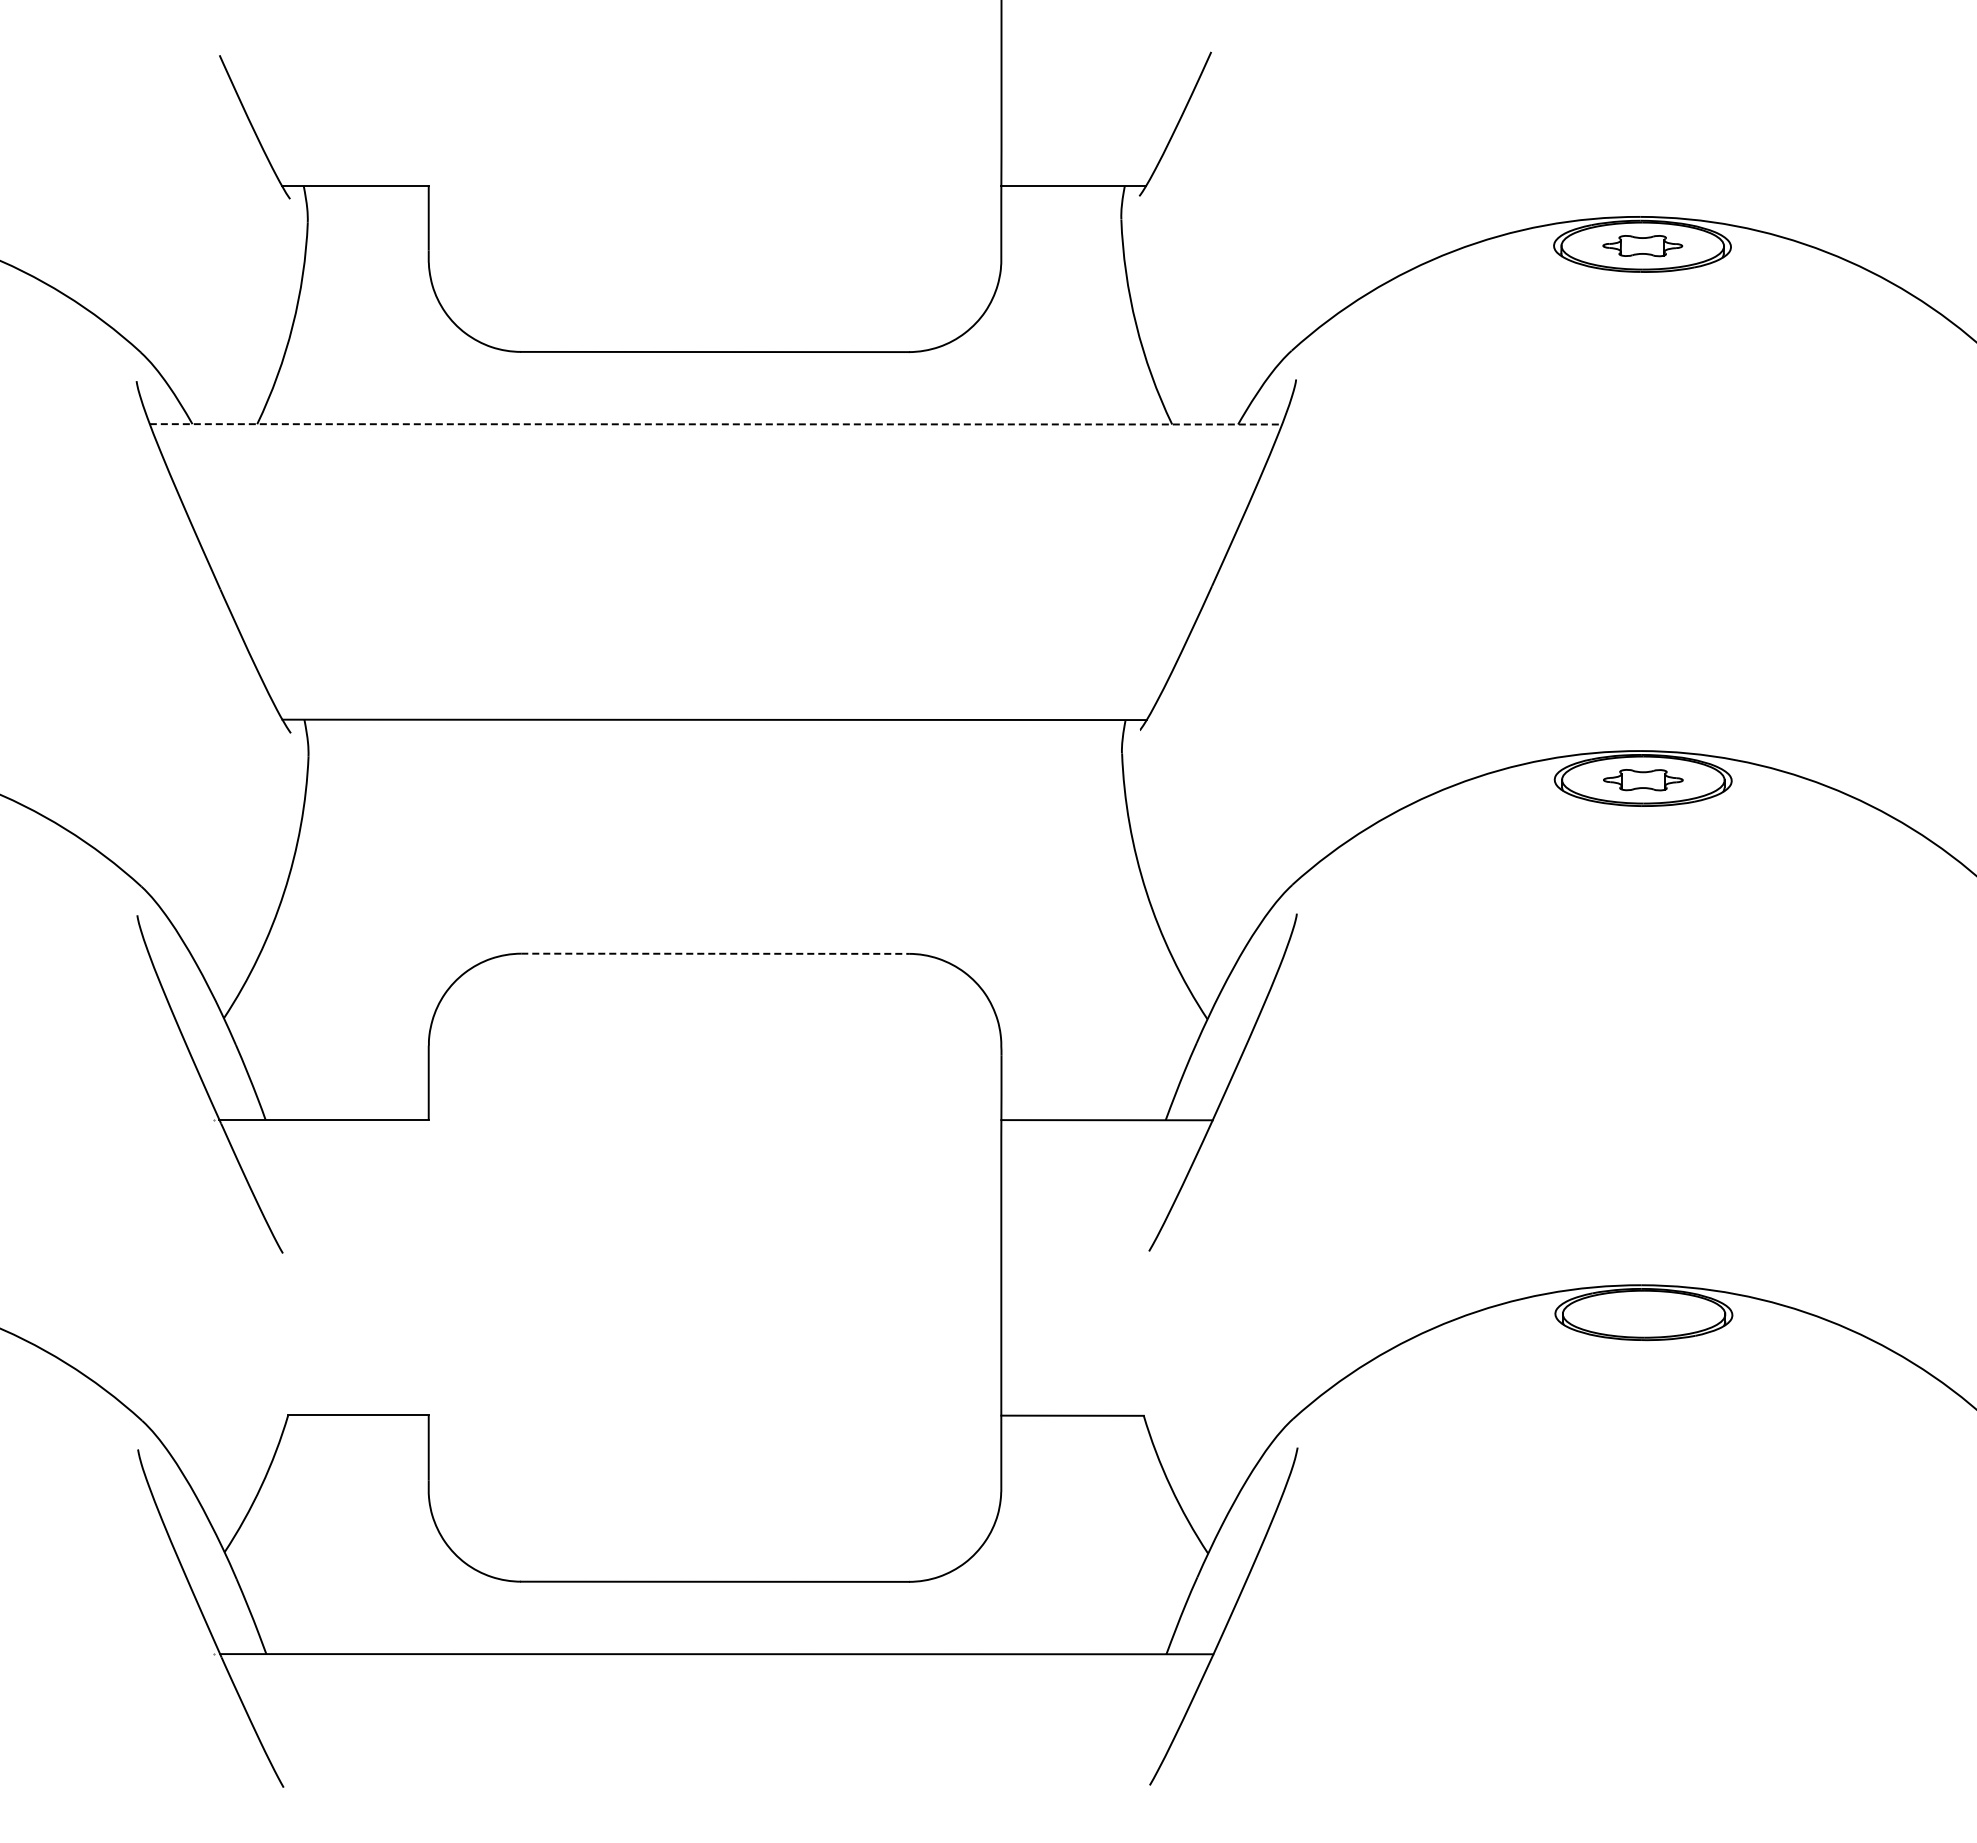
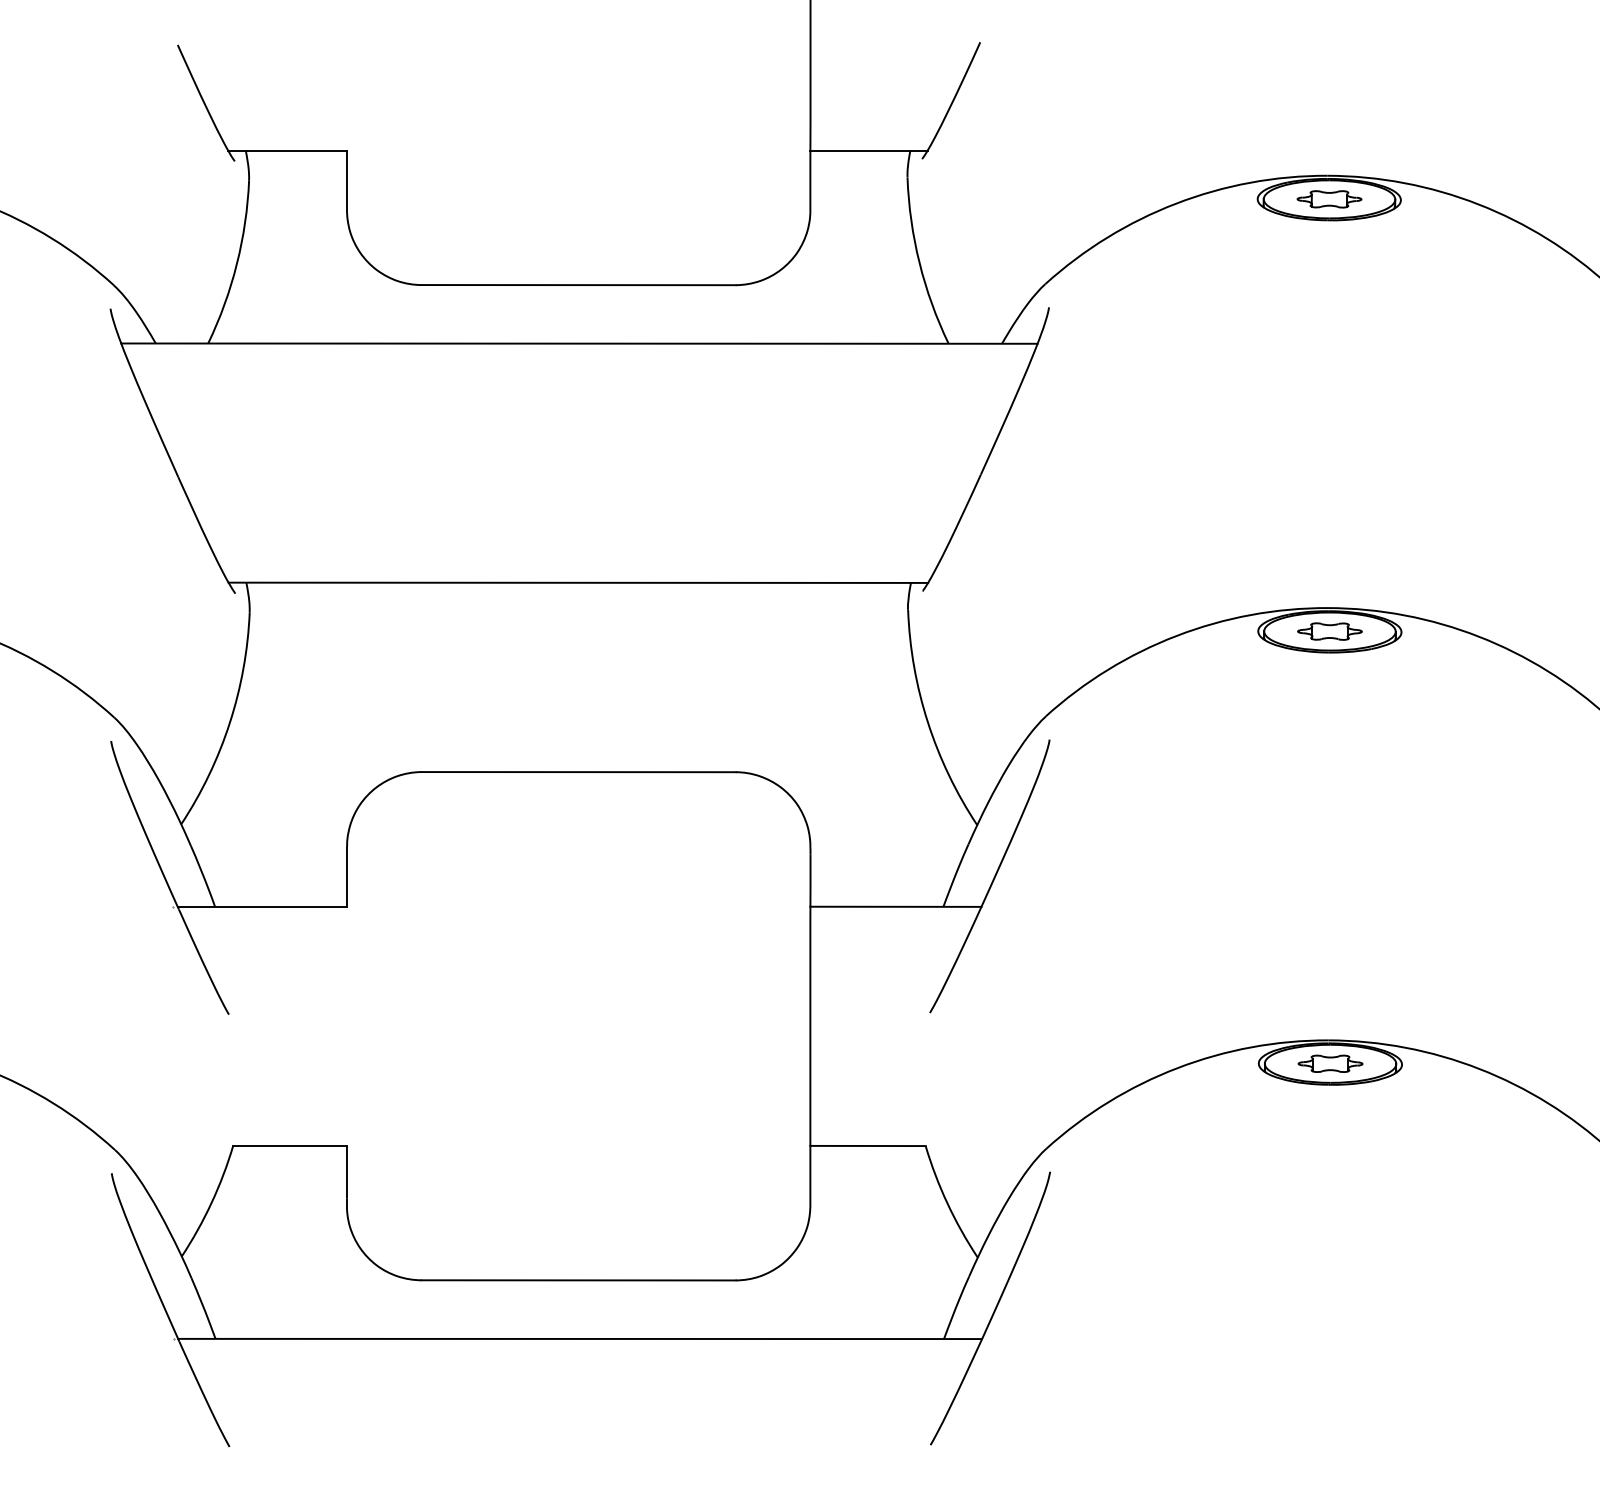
line: (716, 424) -> (579, 343), dashed -> solid
line: (715, 953) -> (579, 771), dashed -> solid
part: (1643, 1314) -> (1330, 1064), added

